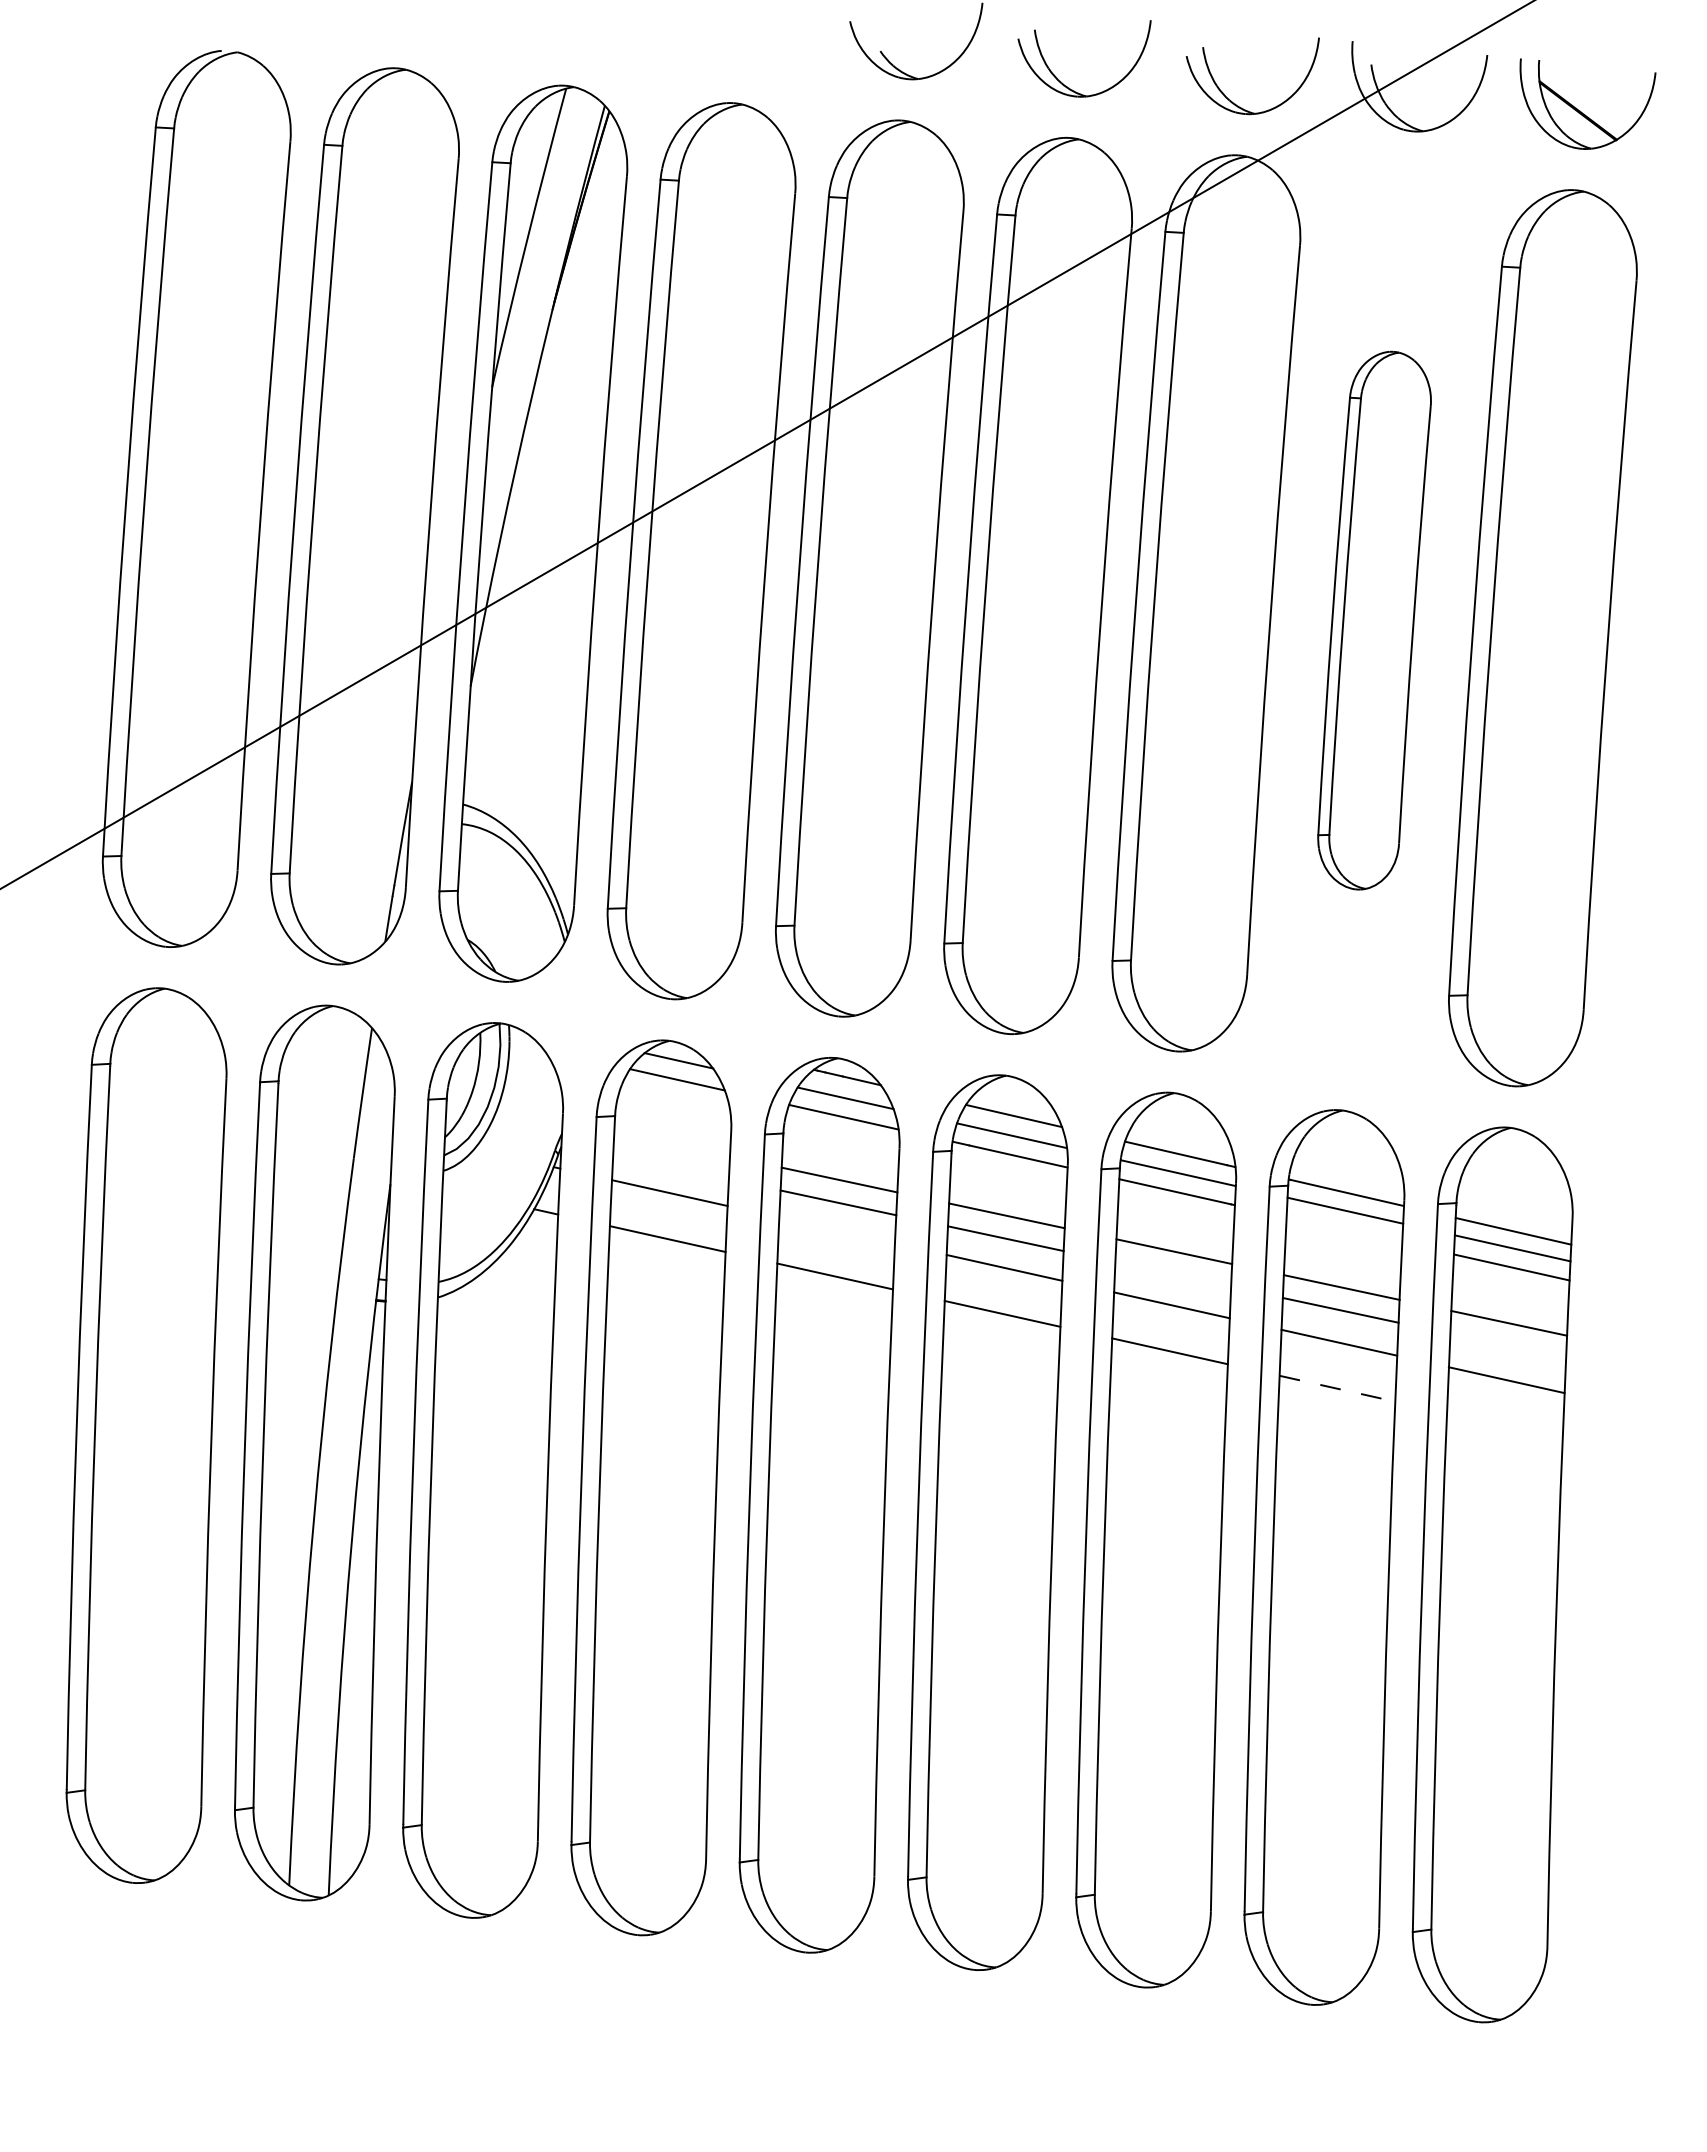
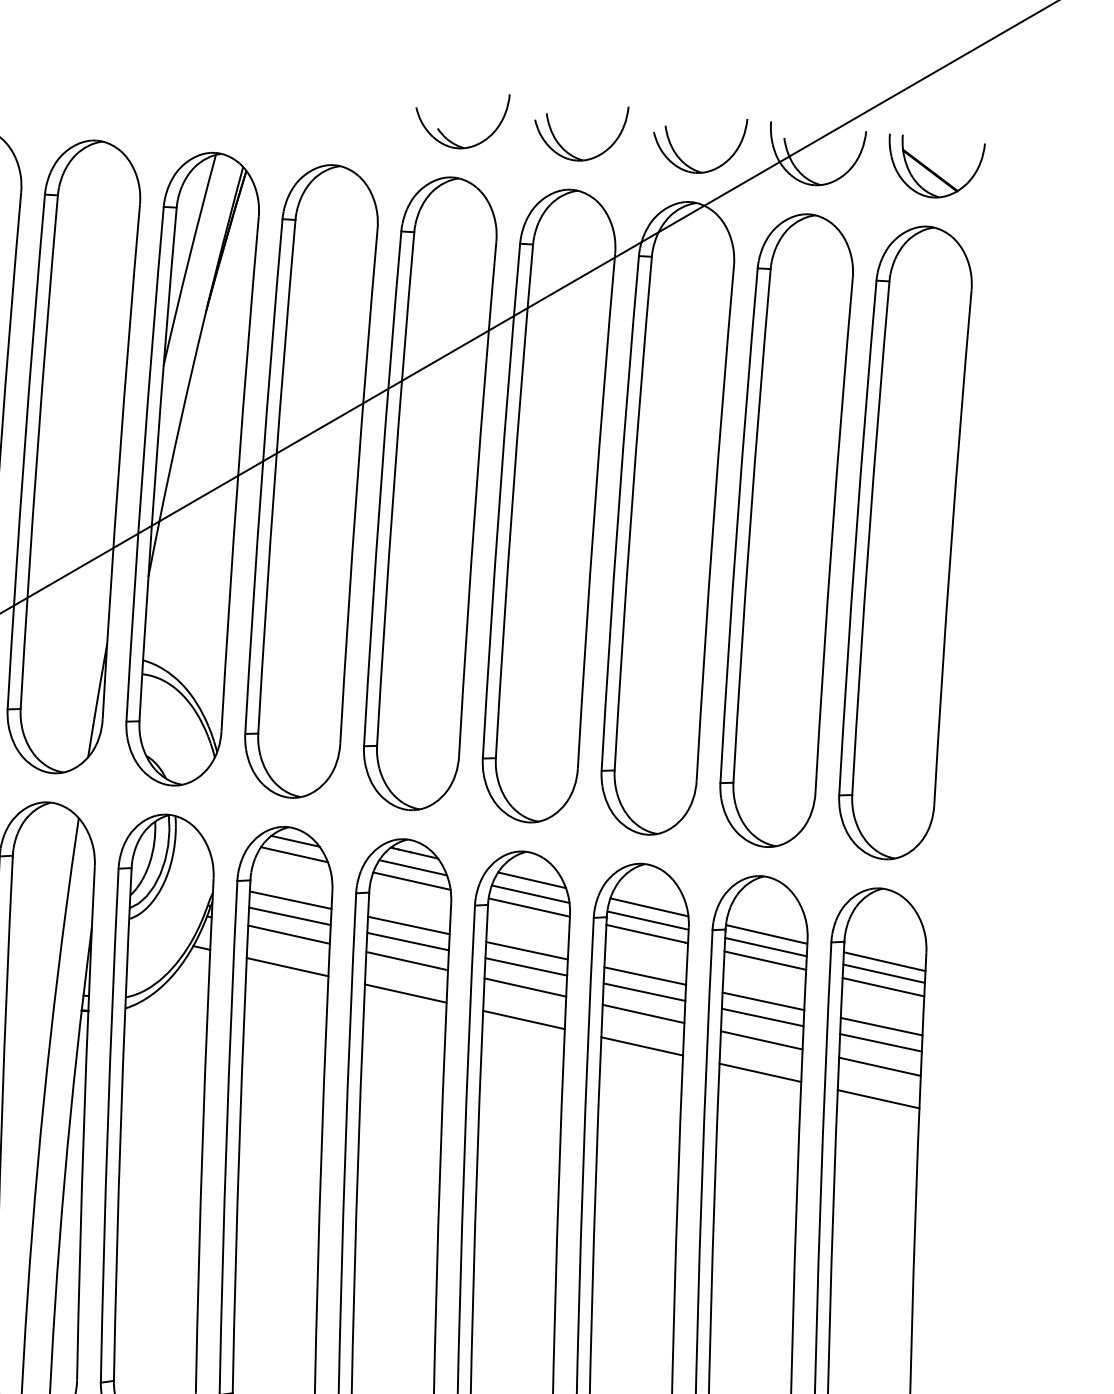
part: (1374, 620) -> (786, 530), size x1.67
line: (672, 1143) -> (290, 899), added
line: (670, 1166) -> (289, 915), added
line: (1344, 1229) -> (765, 960), added
line: (837, 1230) -> (407, 961), added
line: (1173, 1274) -> (644, 992), added
line: (1508, 1345) -> (881, 1042), added
line: (1337, 1388) -> (760, 1072), dashed -> solid
line: (1504, 1426) -> (878, 1099), added

